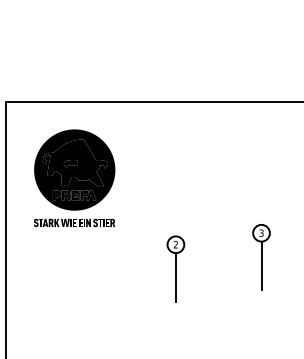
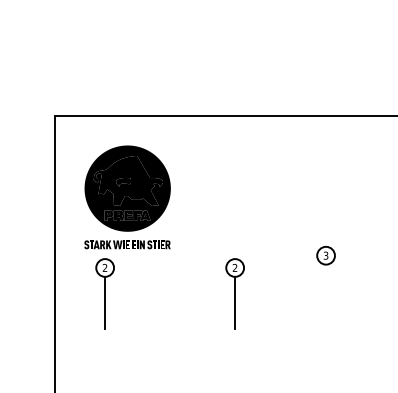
line: (261, 265) -> (326, 290), removed
part: (52, 268) -> (104, 293), added

